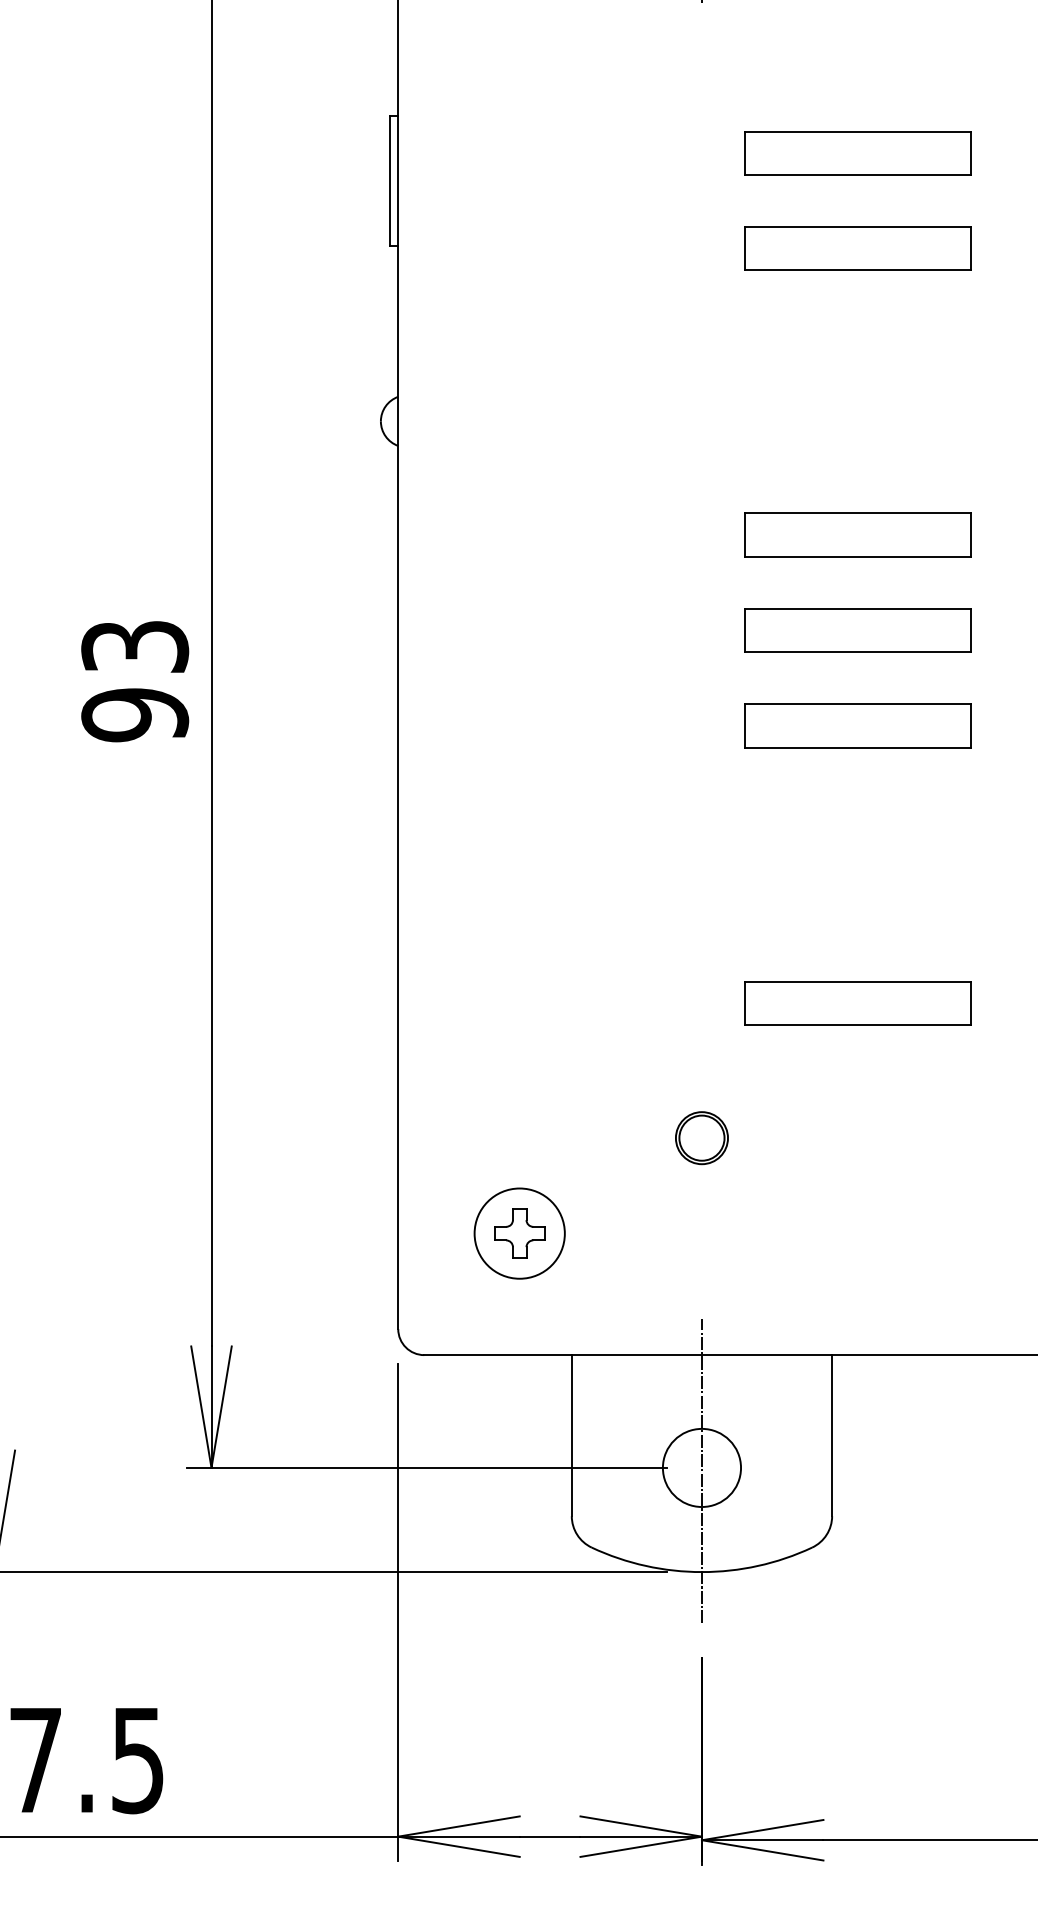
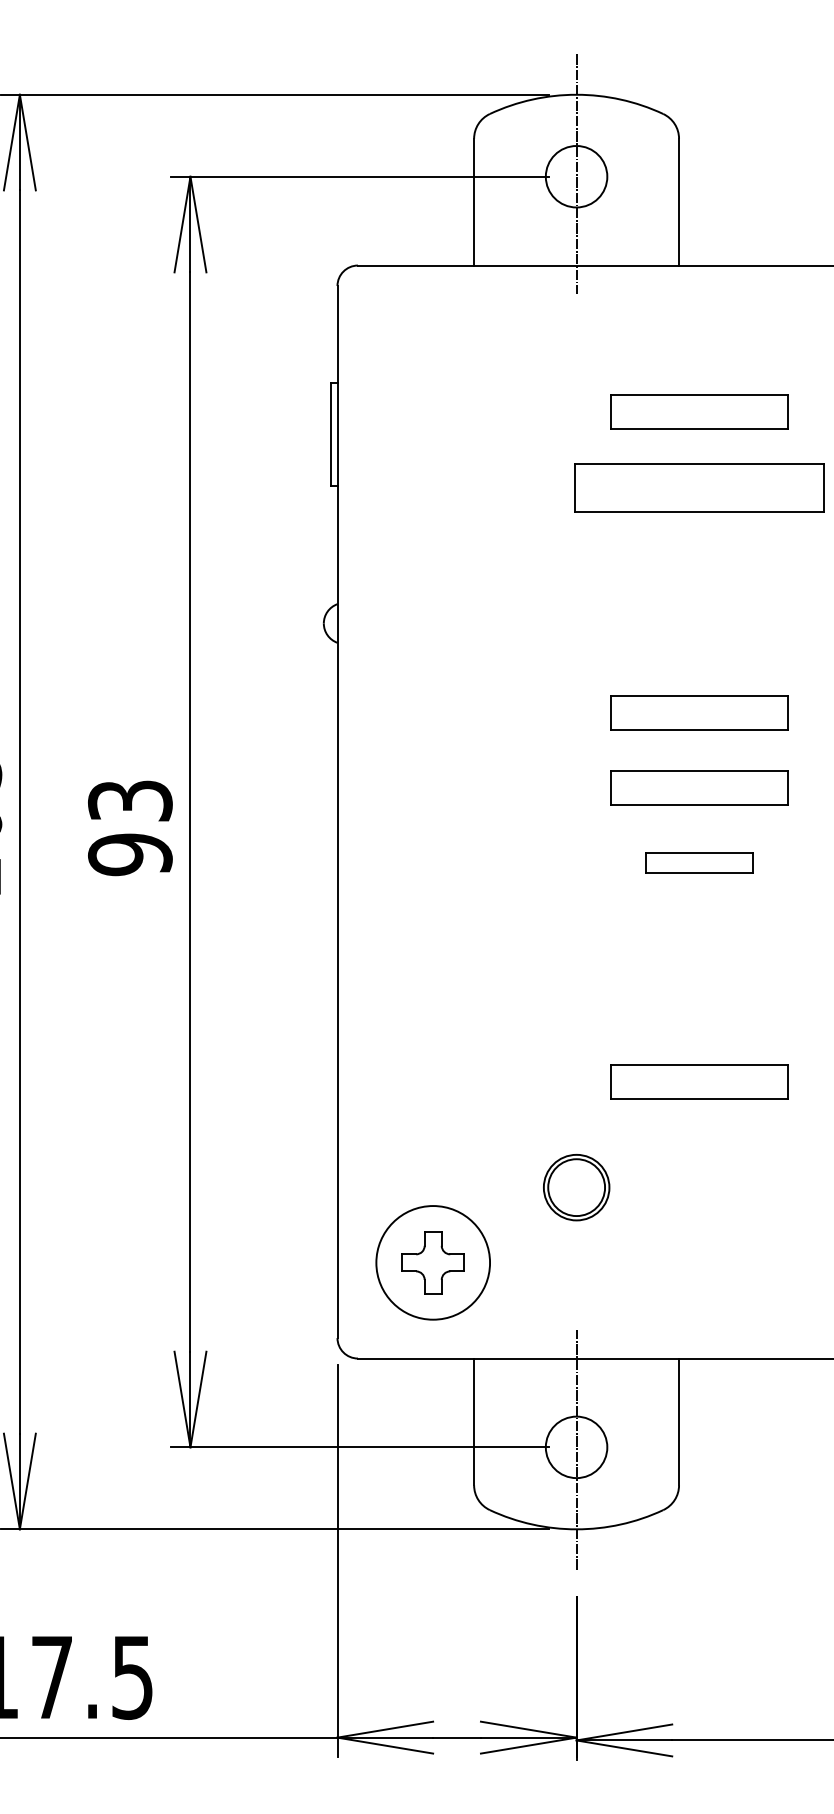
part: (858, 248) -> (699, 487), size x1.4
part: (858, 724) -> (699, 862), size x0.6
part: (701, 1137) -> (576, 1187), size x1.6
part: (518, 1233) -> (432, 1262), size x1.6

